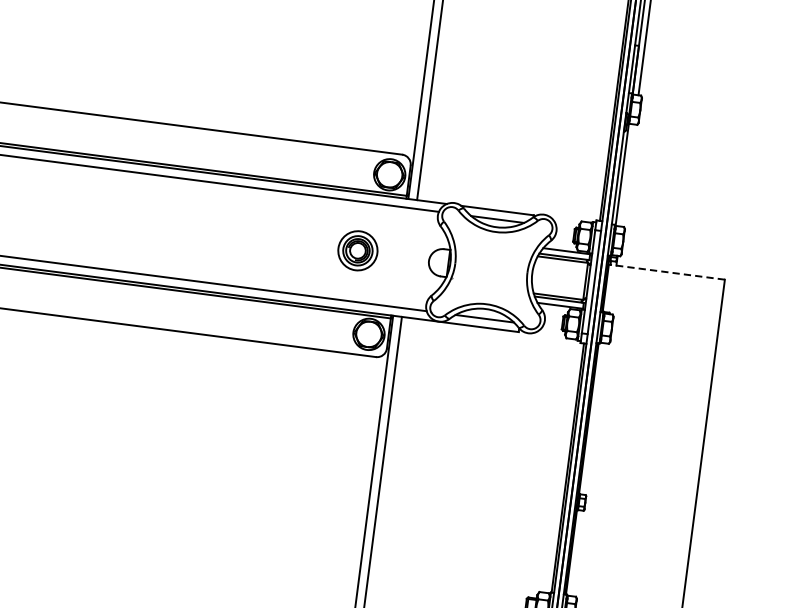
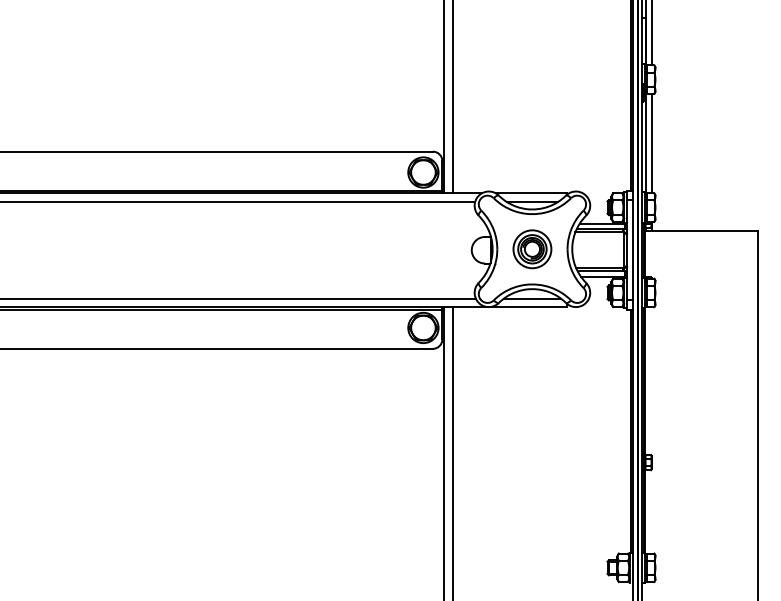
line: (627, 175) -> (651, 143), added
part: (357, 251) -> (532, 249), moved
line: (667, 272) -> (701, 231), dashed -> solid

